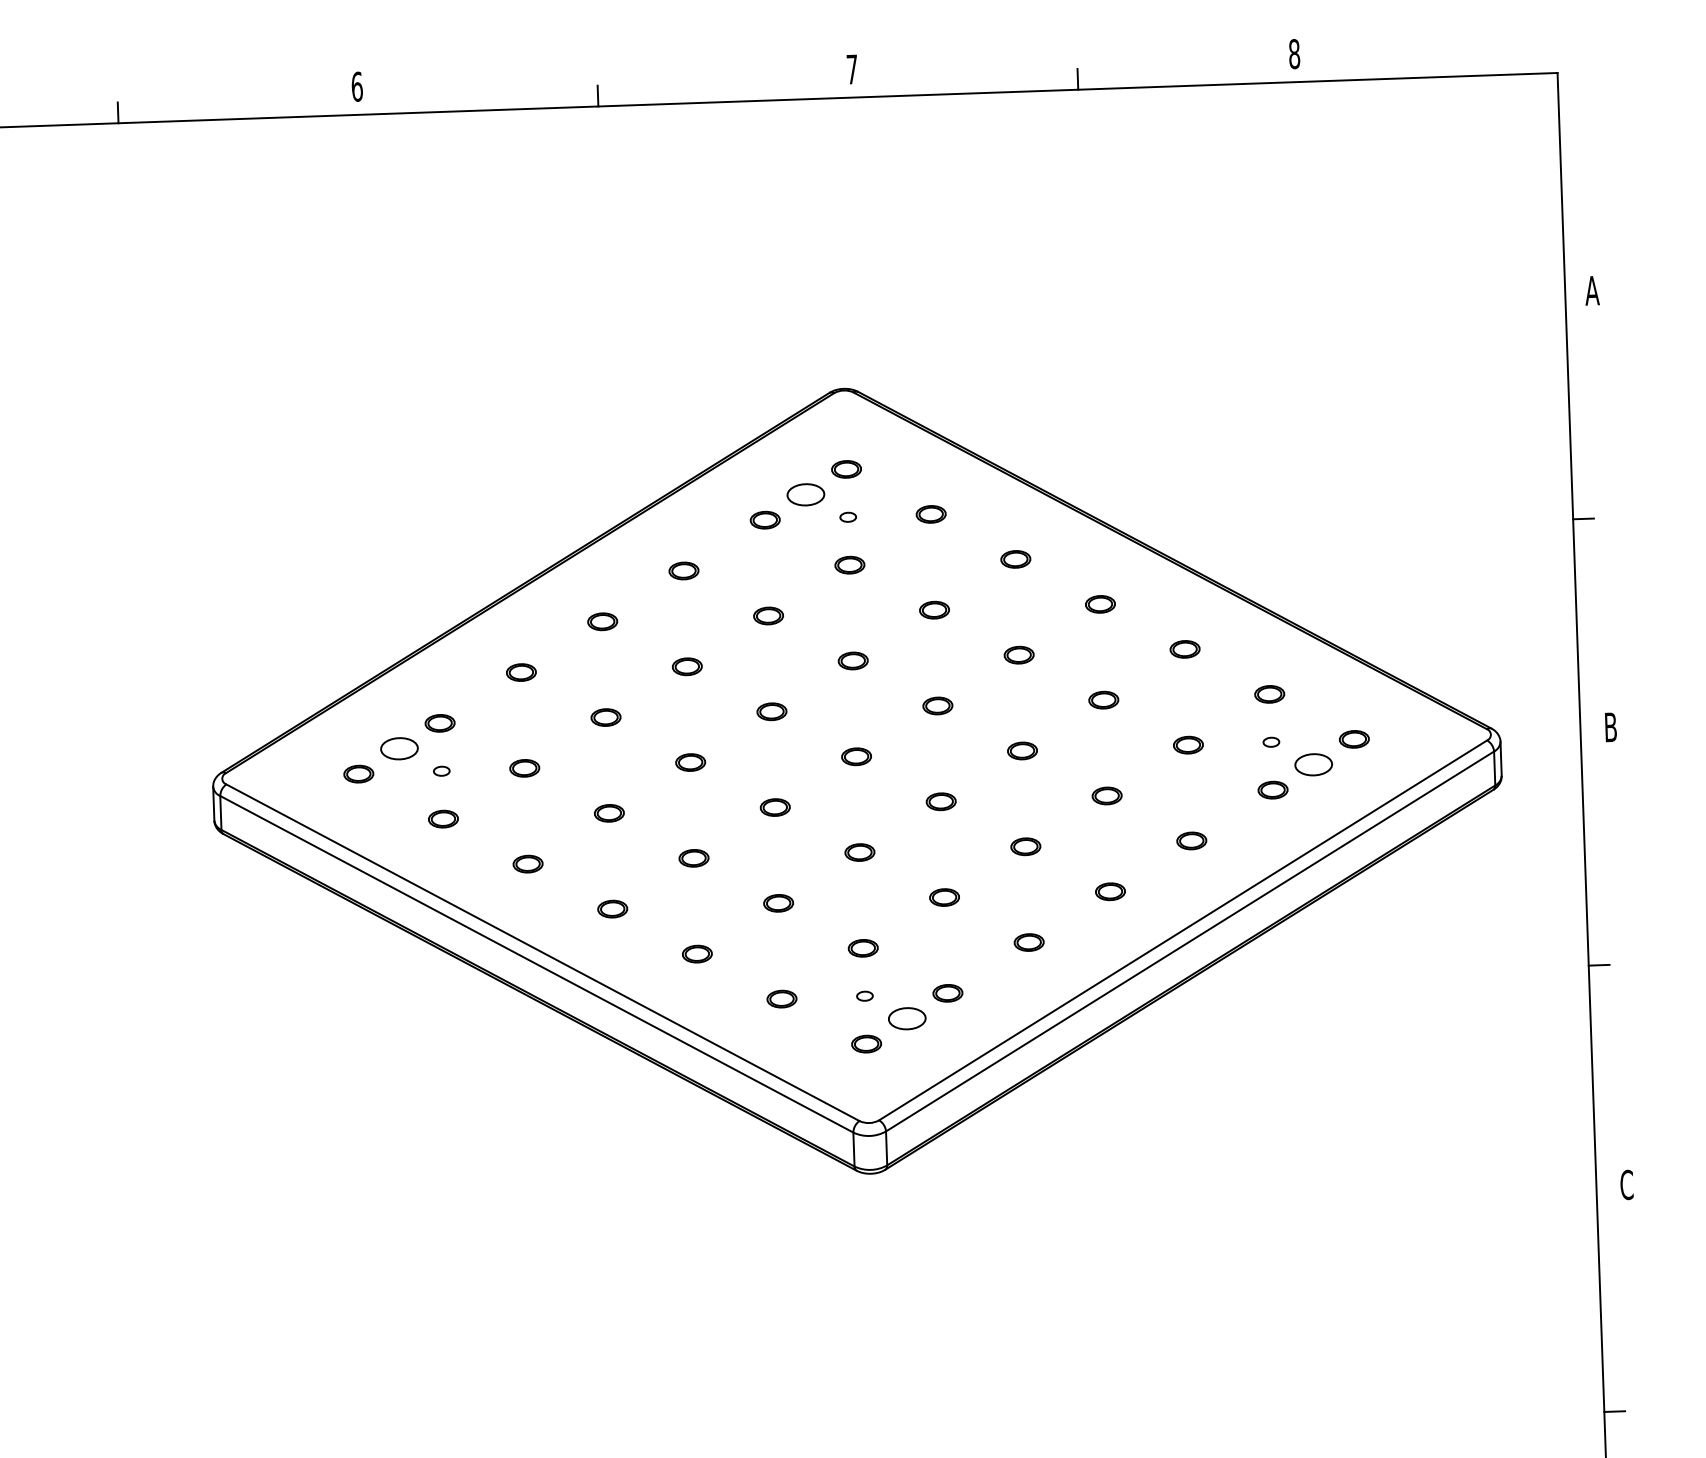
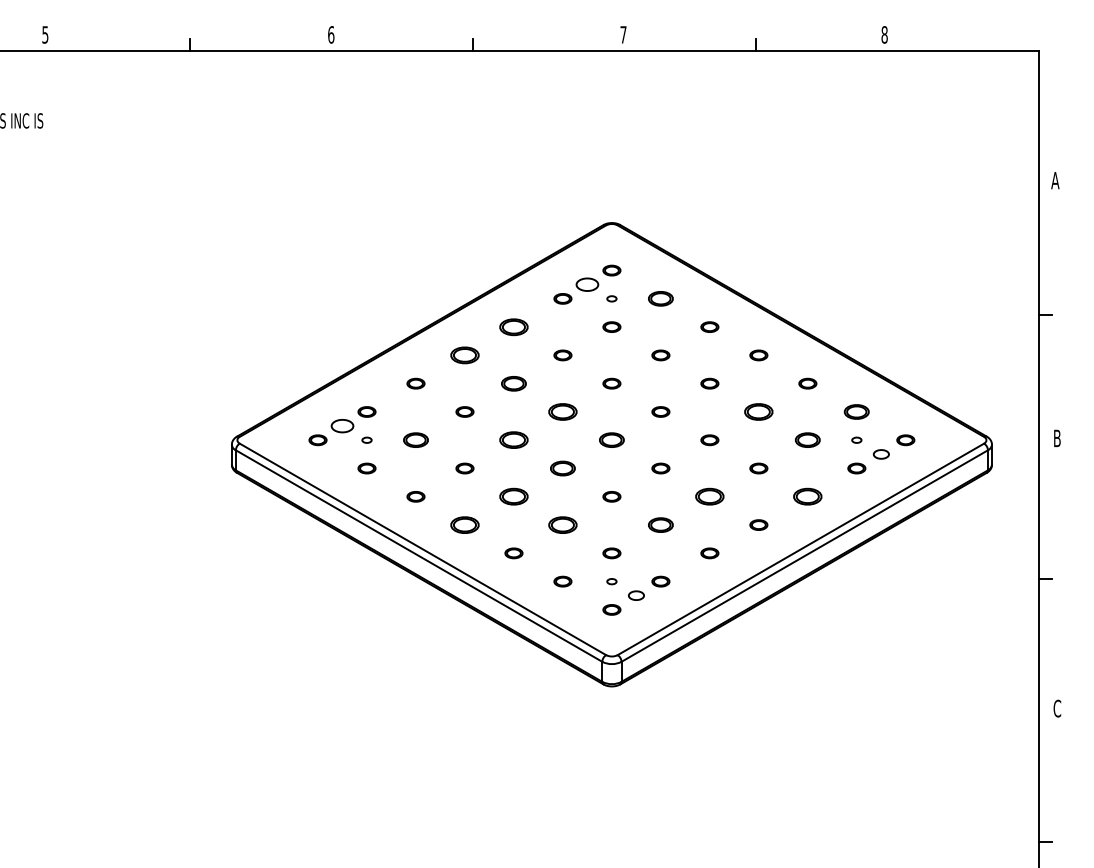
part: (930, 513) -> (660, 298), size x1.4
part: (683, 569) -> (513, 326), size x1.6
part: (601, 621) -> (464, 355), size x1.6
part: (686, 666) -> (513, 383), size x1.4
part: (1269, 693) -> (856, 411), size x1.4
part: (1103, 699) -> (758, 411), size x1.6
part: (771, 710) -> (562, 411), size x1.6
part: (1187, 745) -> (807, 440), size x1.4
part: (855, 757) -> (611, 440), size x1.4
part: (689, 762) -> (513, 440), size x1.6
part: (1314, 764) -> (881, 454), size x0.7
part: (523, 768) -> (415, 440), size x1.4
part: (774, 807) -> (562, 468), size x1.4
part: (1191, 840) -> (807, 496), size x1.6
part: (1025, 846) -> (709, 496), size x1.6
part: (693, 857) -> (513, 496), size x1.6
part: (943, 896) -> (660, 524), size x1.4
part: (777, 902) -> (562, 524), size x1.6
part: (611, 908) -> (464, 524), size x1.6
part: (907, 1018) -> (636, 595), size x0.7

